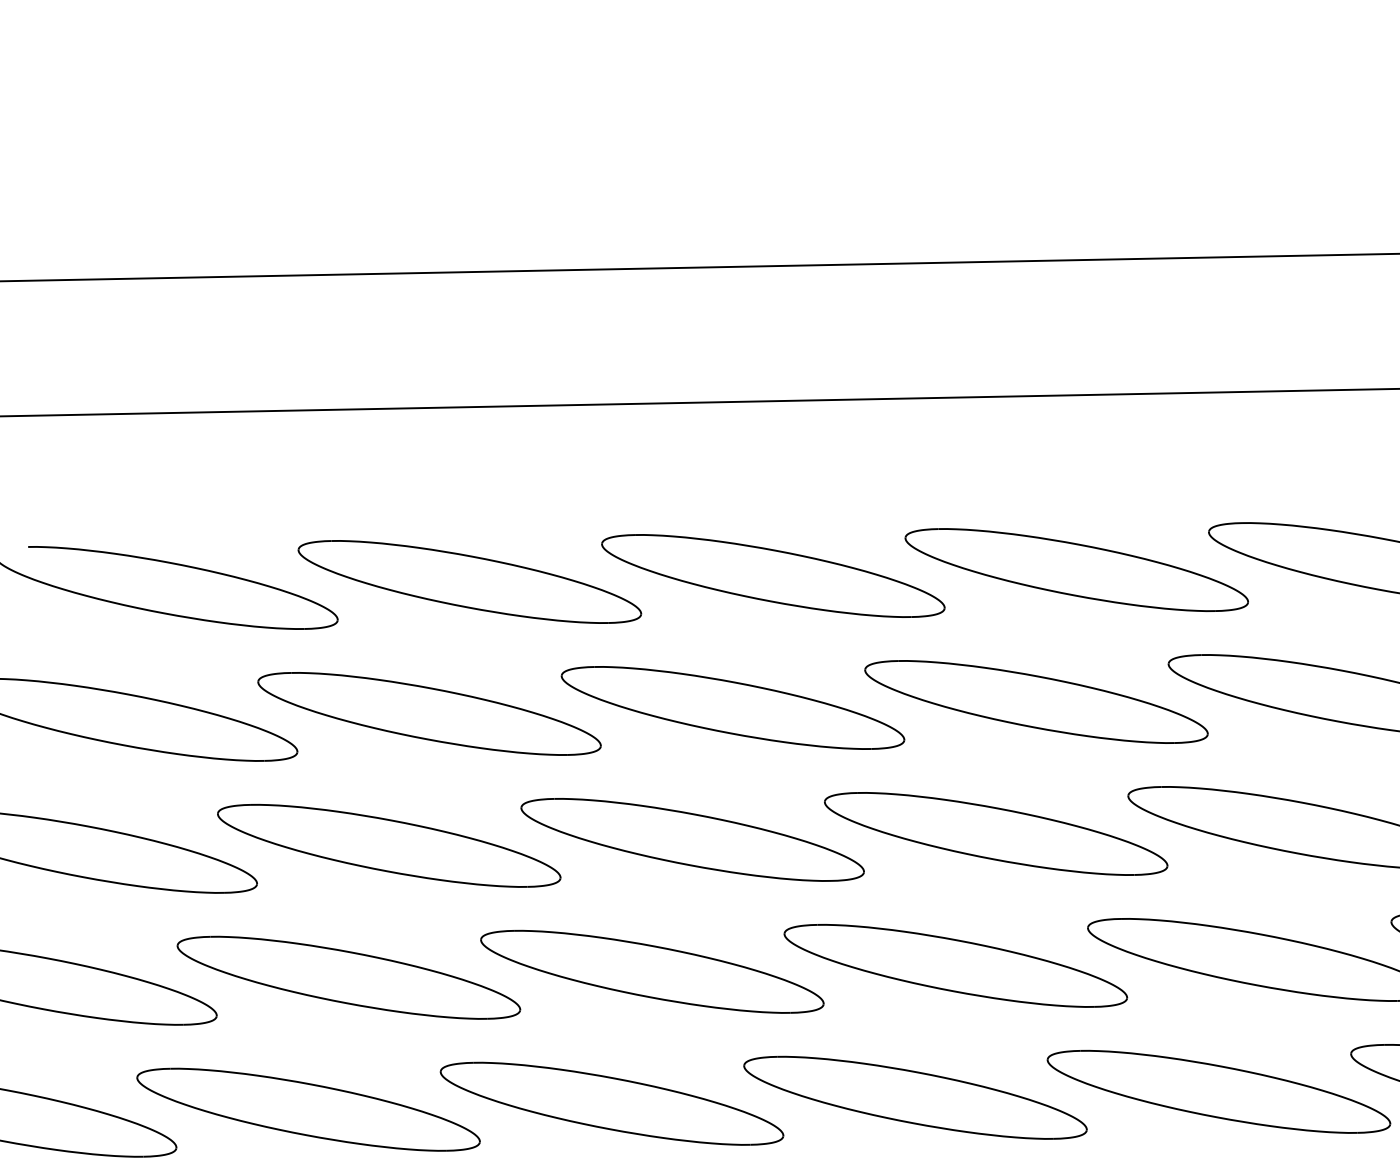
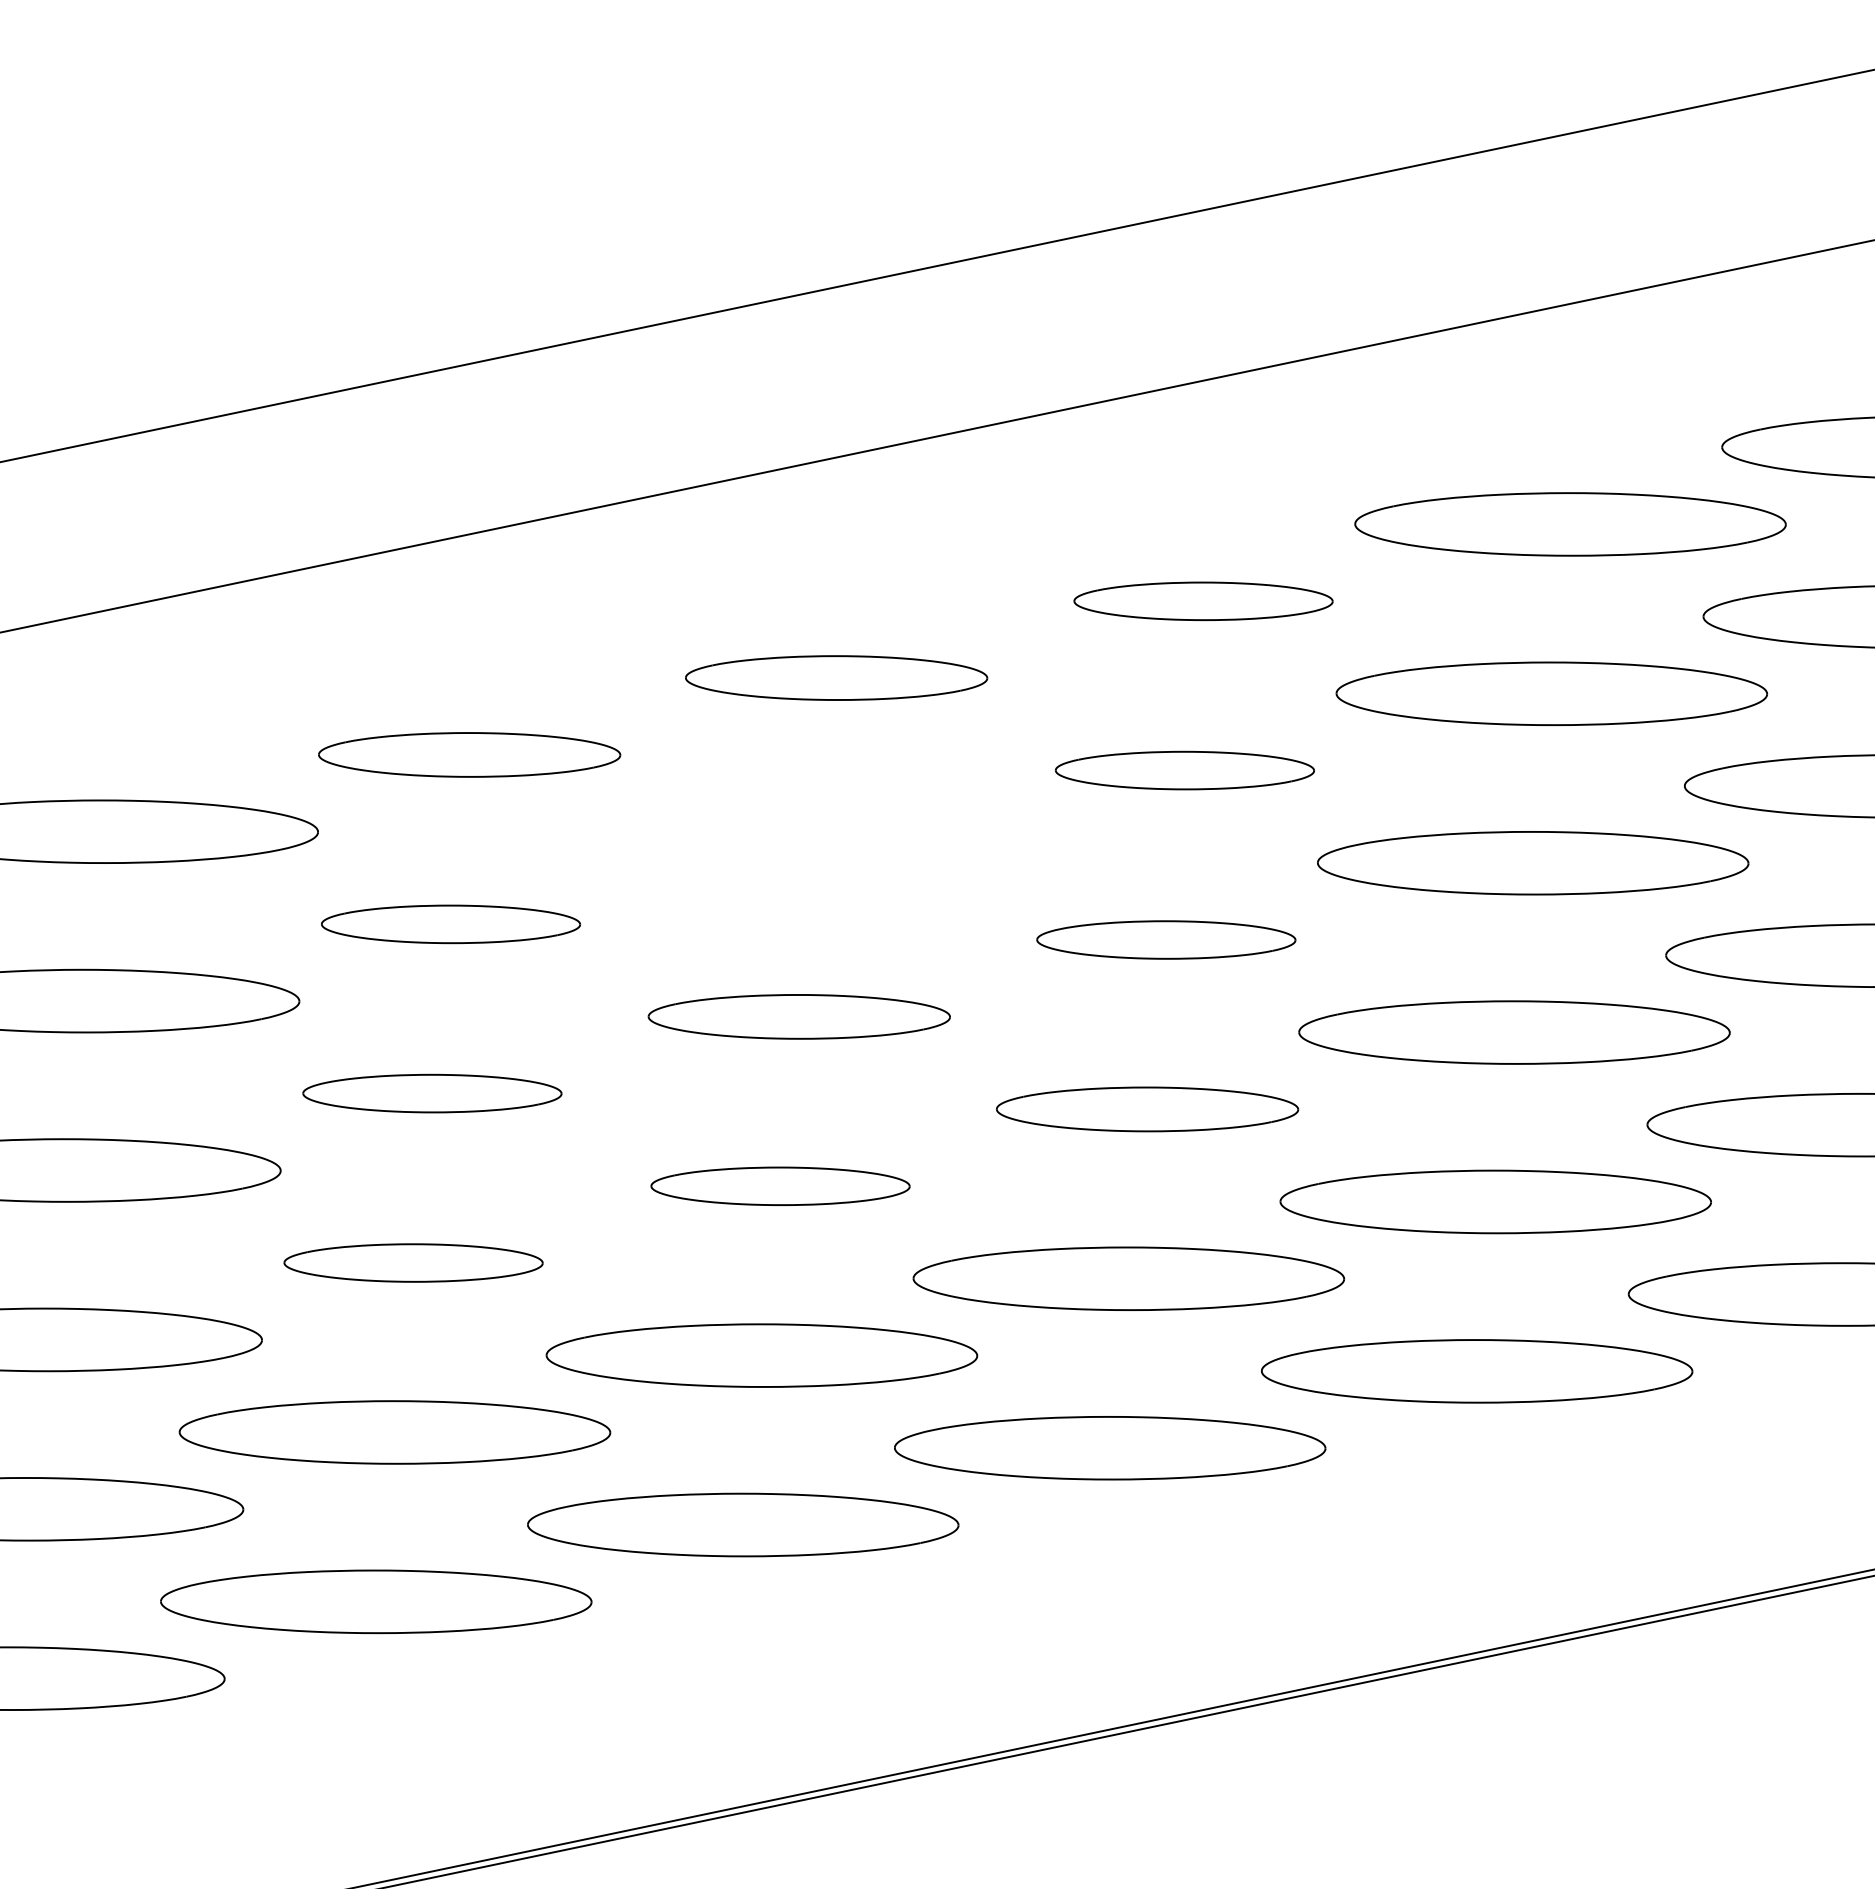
part: (1076, 570) -> (1203, 601), size x0.6
part: (773, 575) -> (836, 677), size x0.7
part: (469, 581) -> (469, 754), size x0.7
part: (1036, 701) -> (1184, 770), size x0.6
part: (732, 707) -> (817, 847), removed
part: (429, 714) -> (450, 924), size x0.6
part: (996, 833) -> (1166, 939), size x0.6
part: (692, 839) -> (799, 1016), size x0.7
part: (389, 845) -> (432, 1093), size x0.6
part: (955, 965) -> (1147, 1109), size x0.7
part: (652, 972) -> (780, 1186), size x0.6
part: (348, 977) -> (413, 1262), size x0.6

